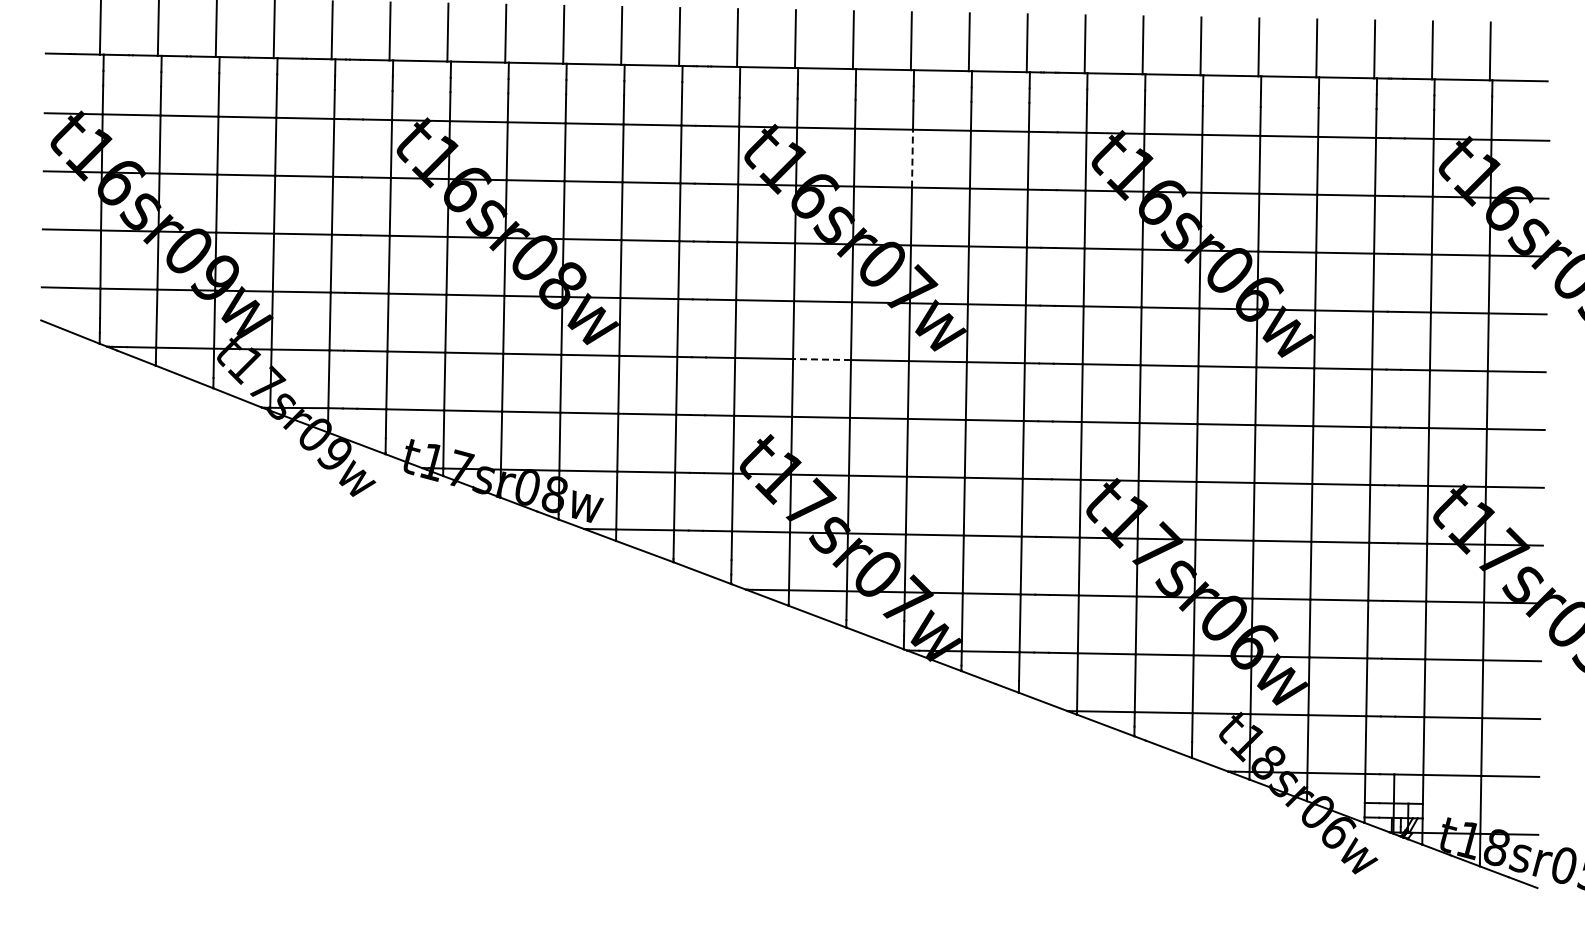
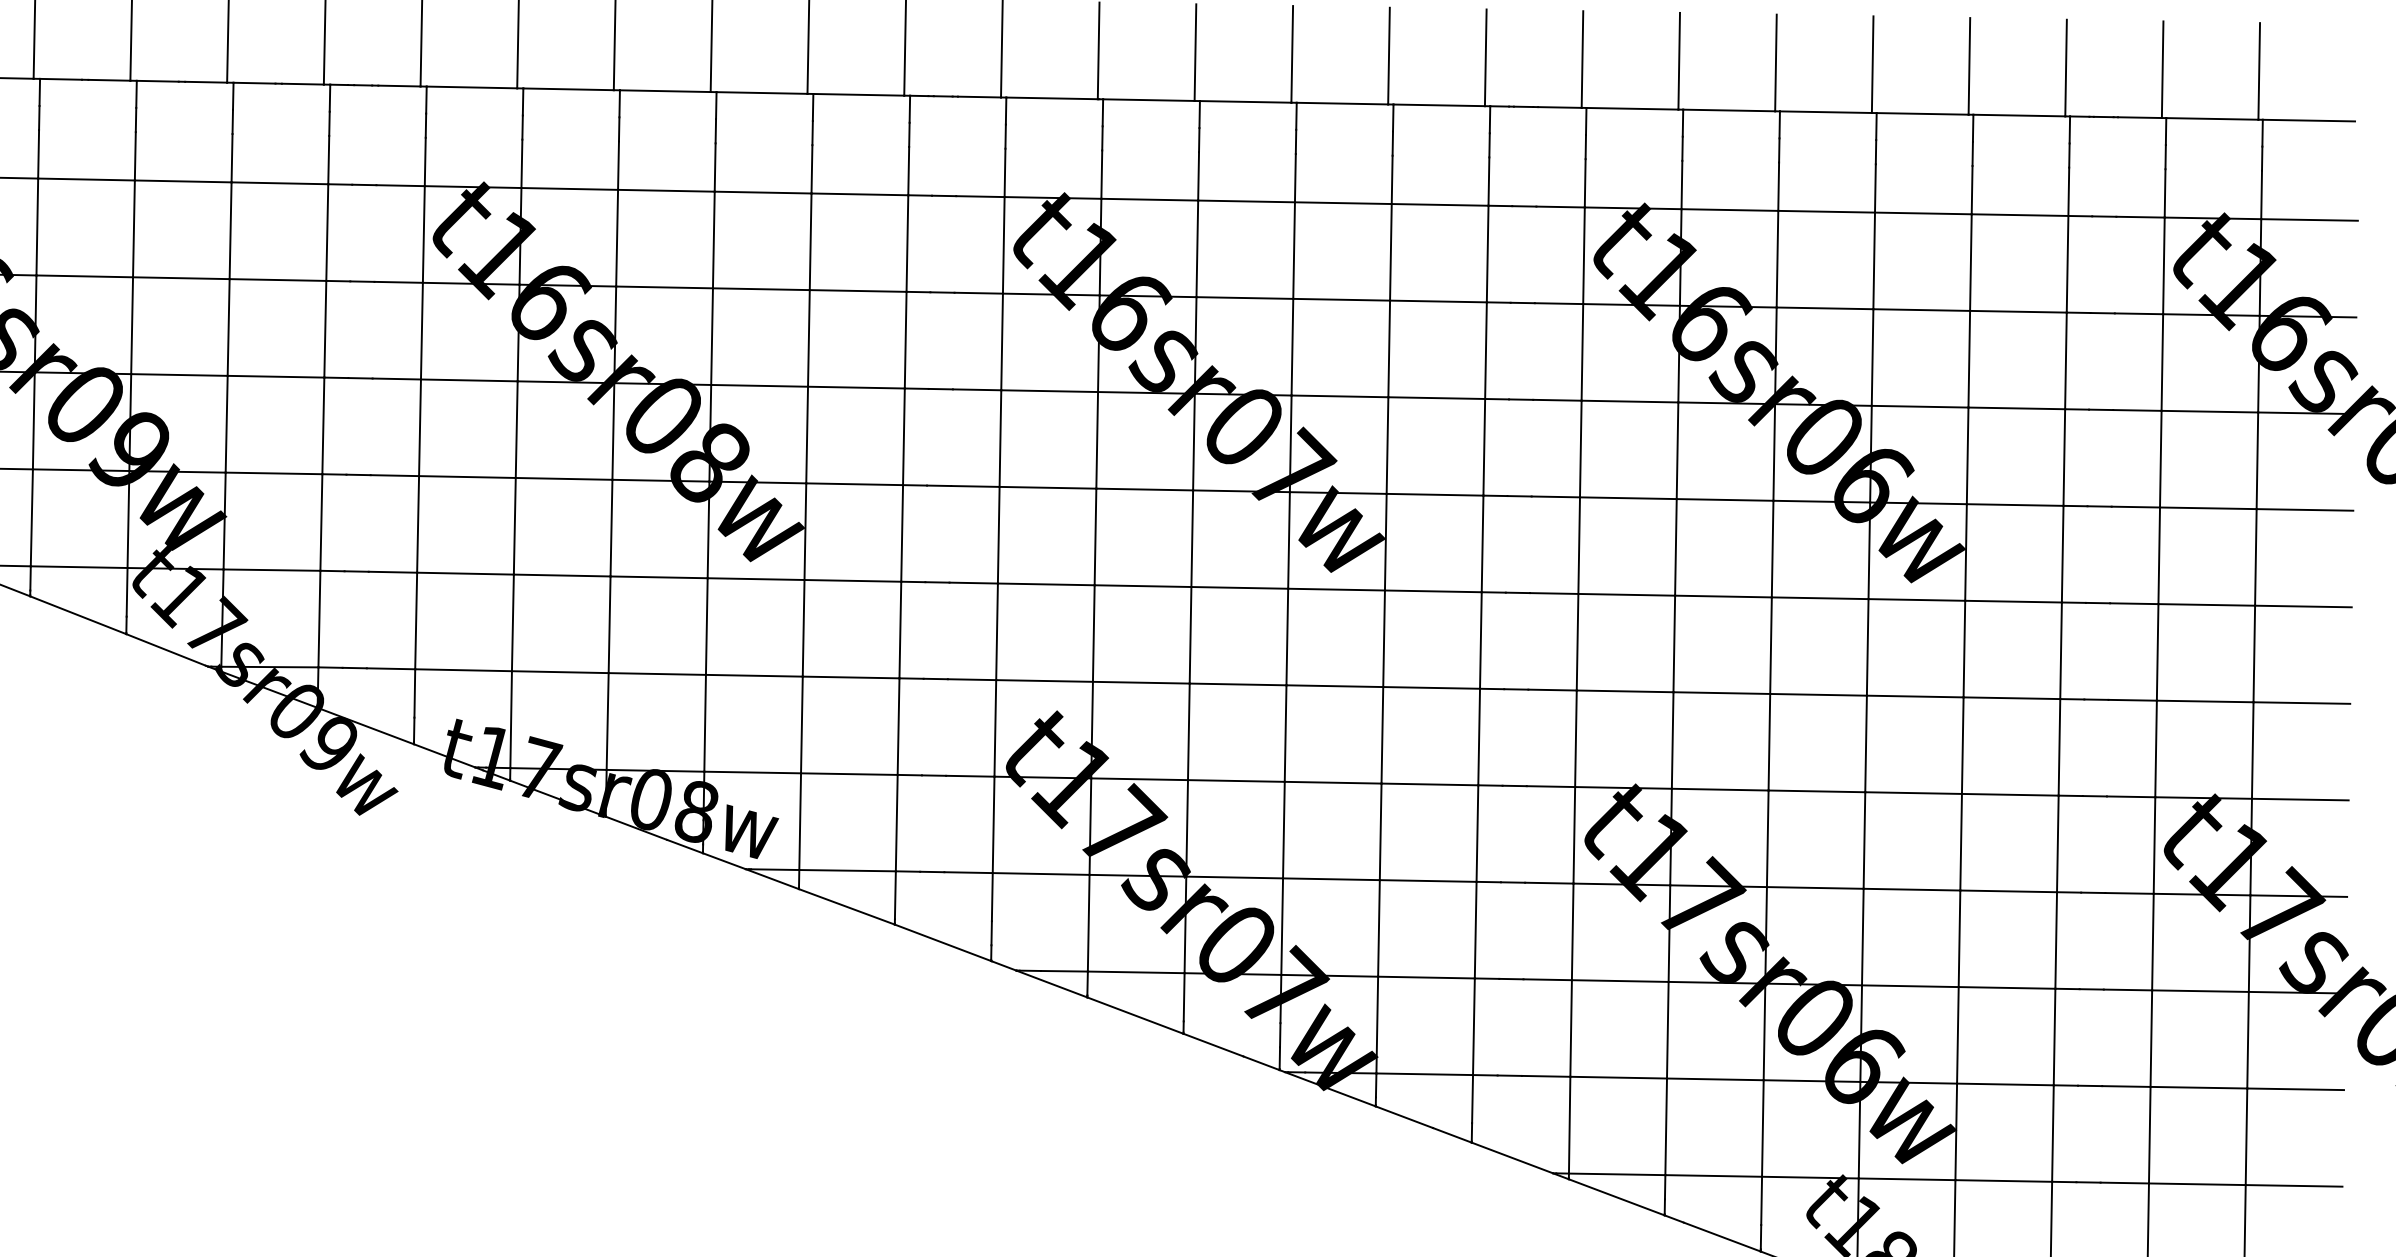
line: (912, 158) -> (1294, 250), dashed -> solid
line: (822, 359) -> (1143, 586), dashed -> solid

